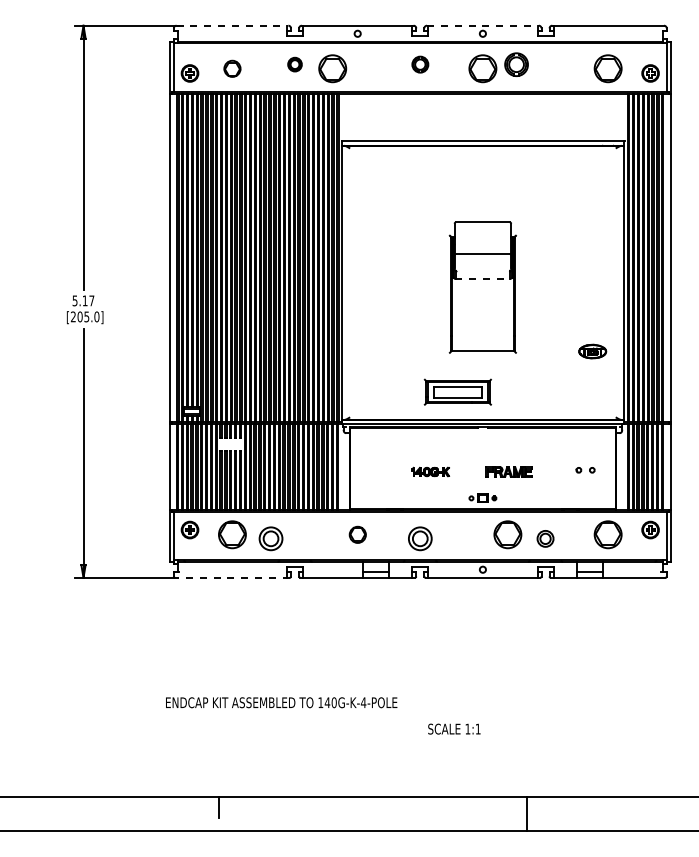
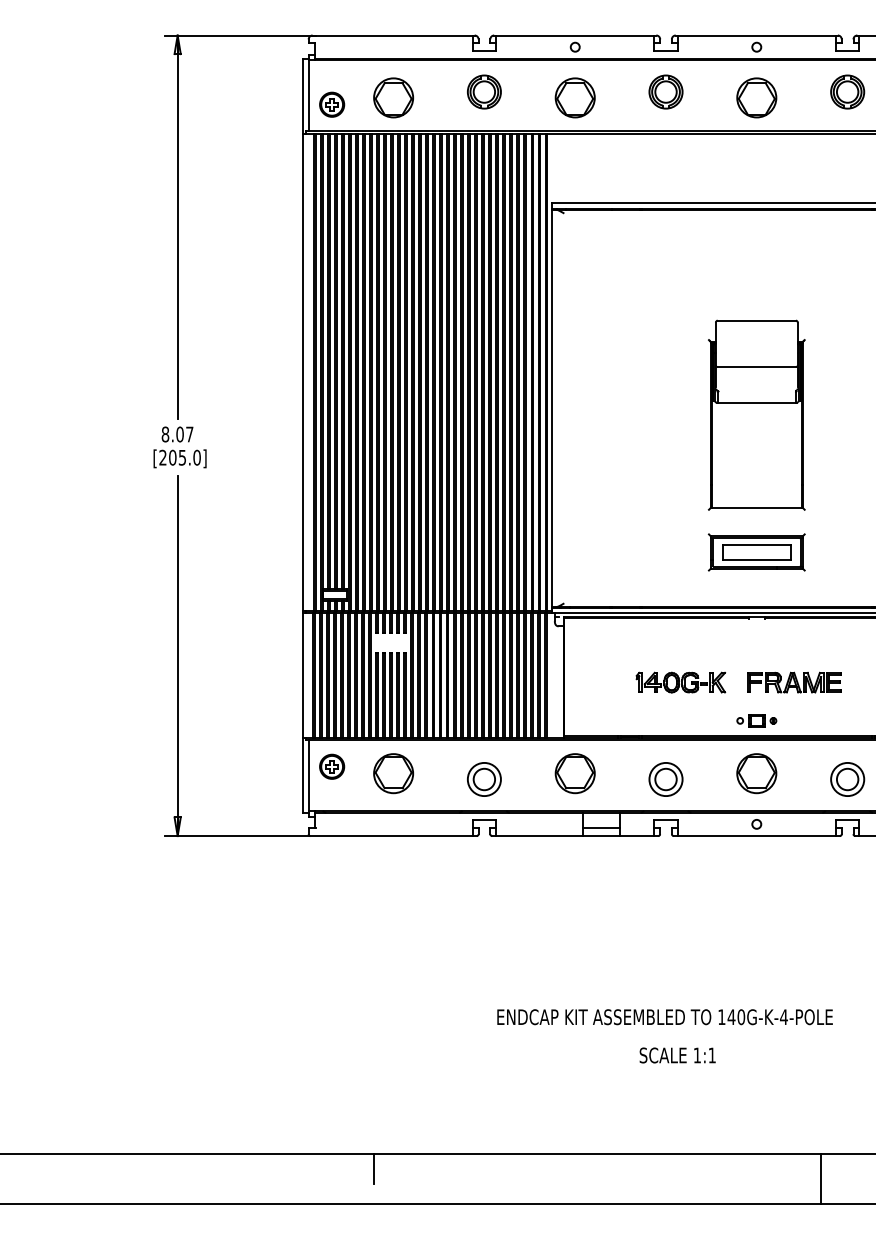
line: (232, 25) -> (393, 35), dashed -> solid
line: (482, 25) -> (756, 35), dashed -> solid
part: (294, 64) -> (483, 91), size x1.67
part: (420, 64) -> (666, 91), size x1.43
part: (516, 64) -> (847, 91), moved
part: (232, 68) -> (393, 97), size x1.67
part: (332, 68) -> (574, 97), moved
line: (482, 278) -> (756, 402), dashed -> solid
text: (79, 300) -> (171, 433), 5.17 -> 8.07
part: (457, 391) -> (756, 551), moved
part: (430, 471) -> (680, 681), size x1.67
part: (508, 471) -> (793, 681), size x1.43
part: (357, 534) -> (574, 773), size x1.67
part: (507, 534) -> (756, 773), moved
part: (270, 538) -> (483, 779), moved
part: (545, 538) -> (847, 779), size x1.43
line: (231, 577) -> (392, 835), dashed -> solid
text: (281, 702) -> (664, 1016), moved
text: (454, 728) -> (677, 1054), moved

